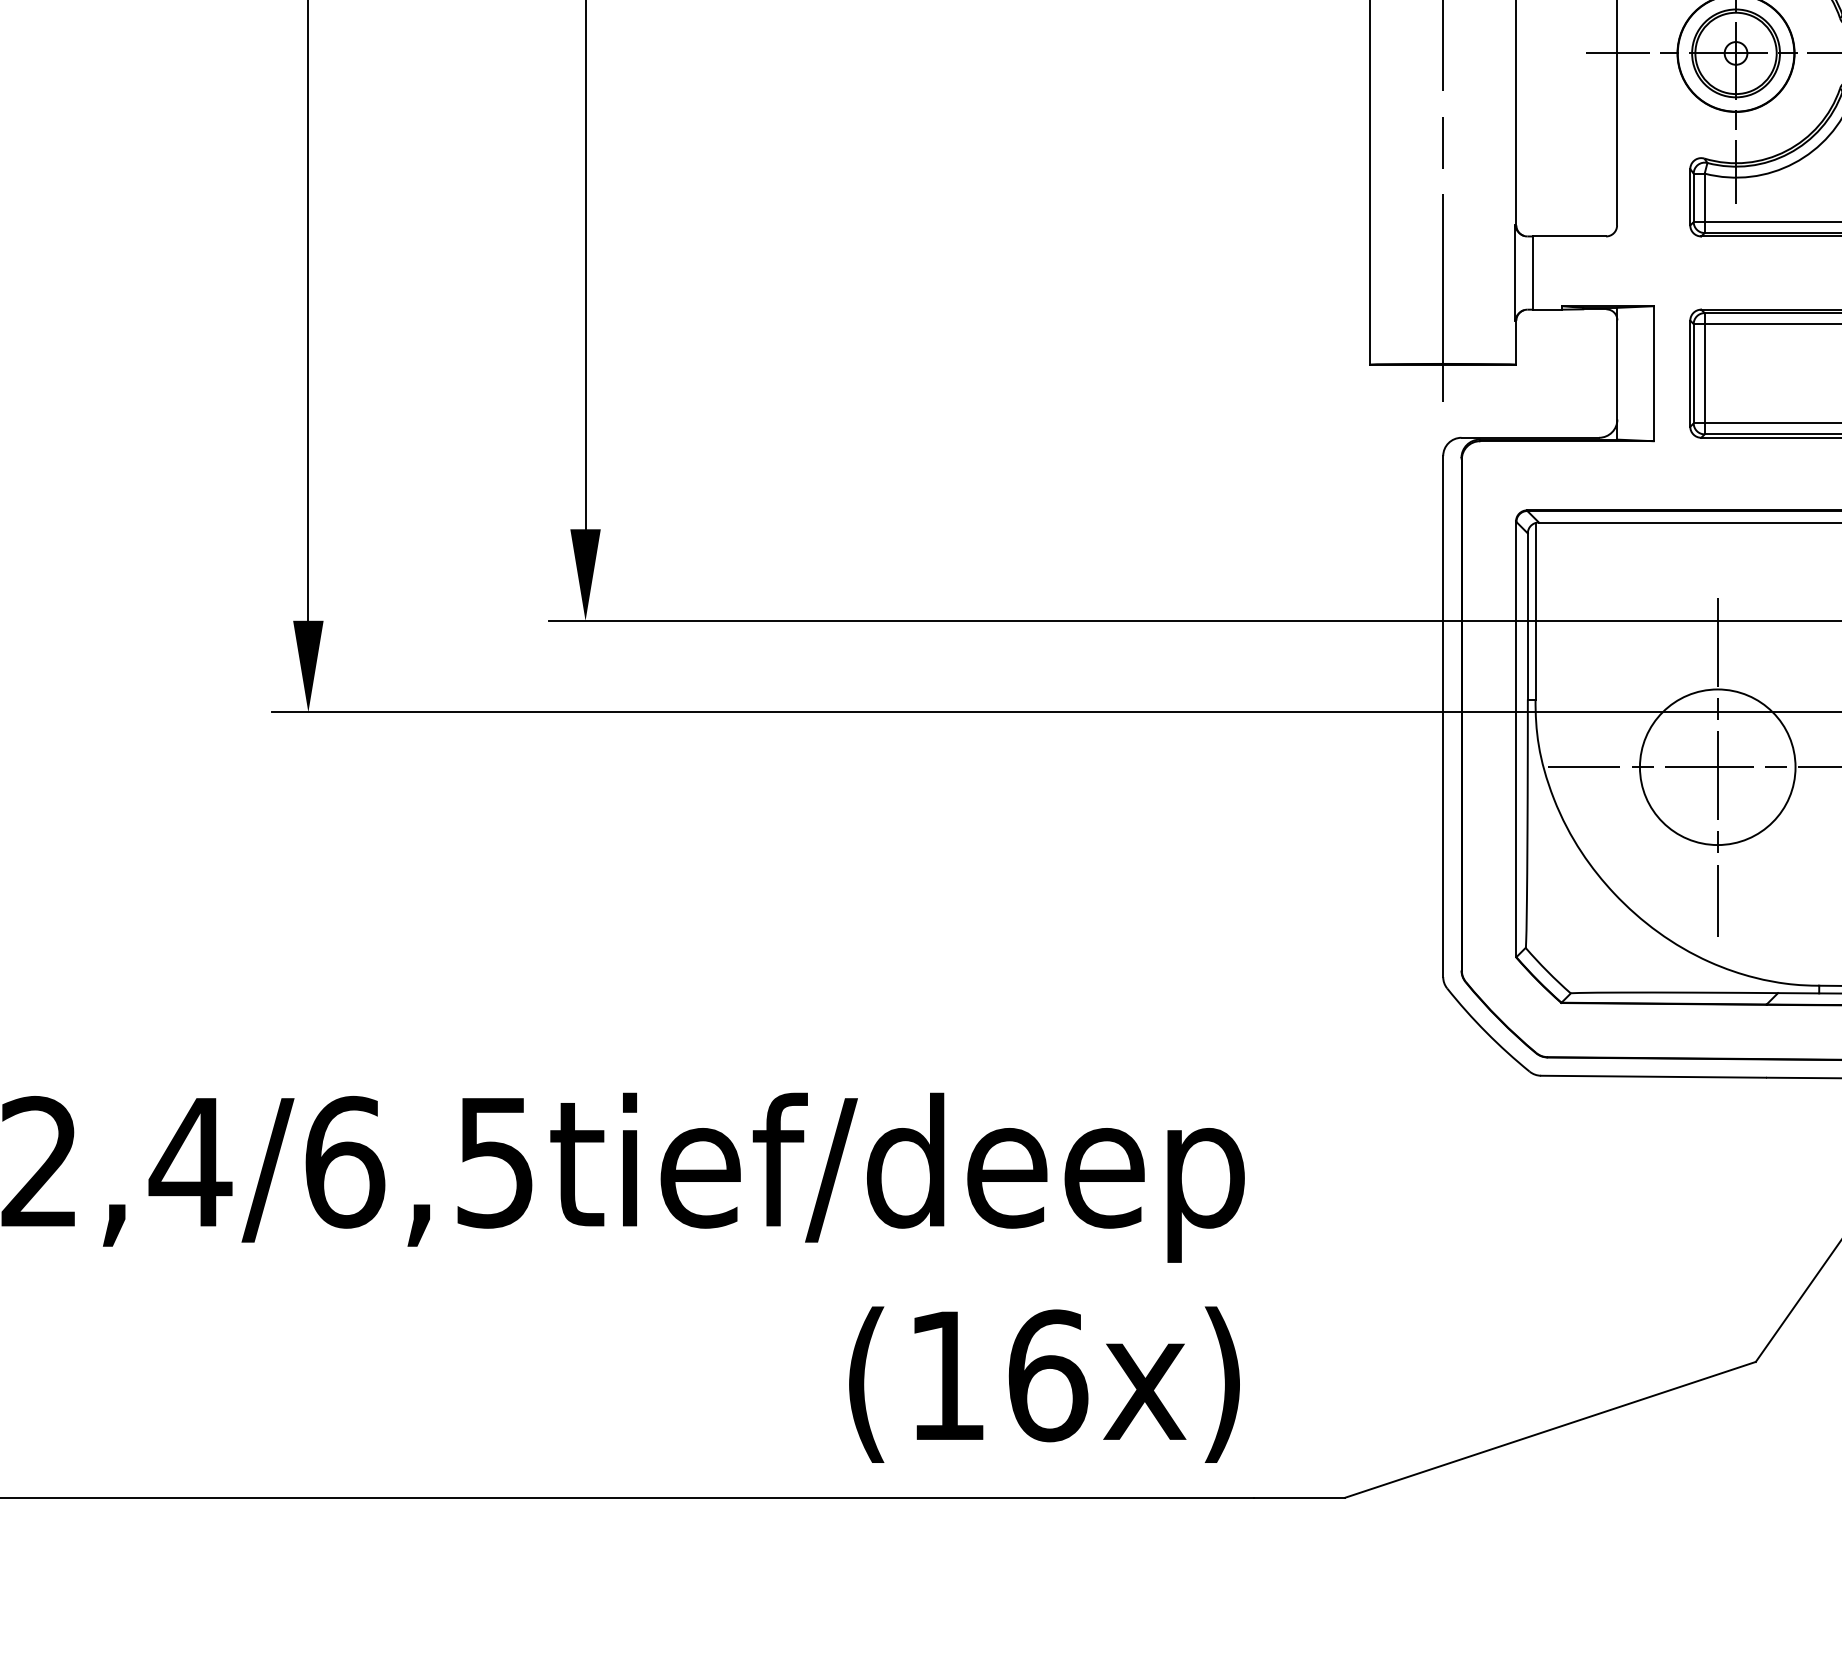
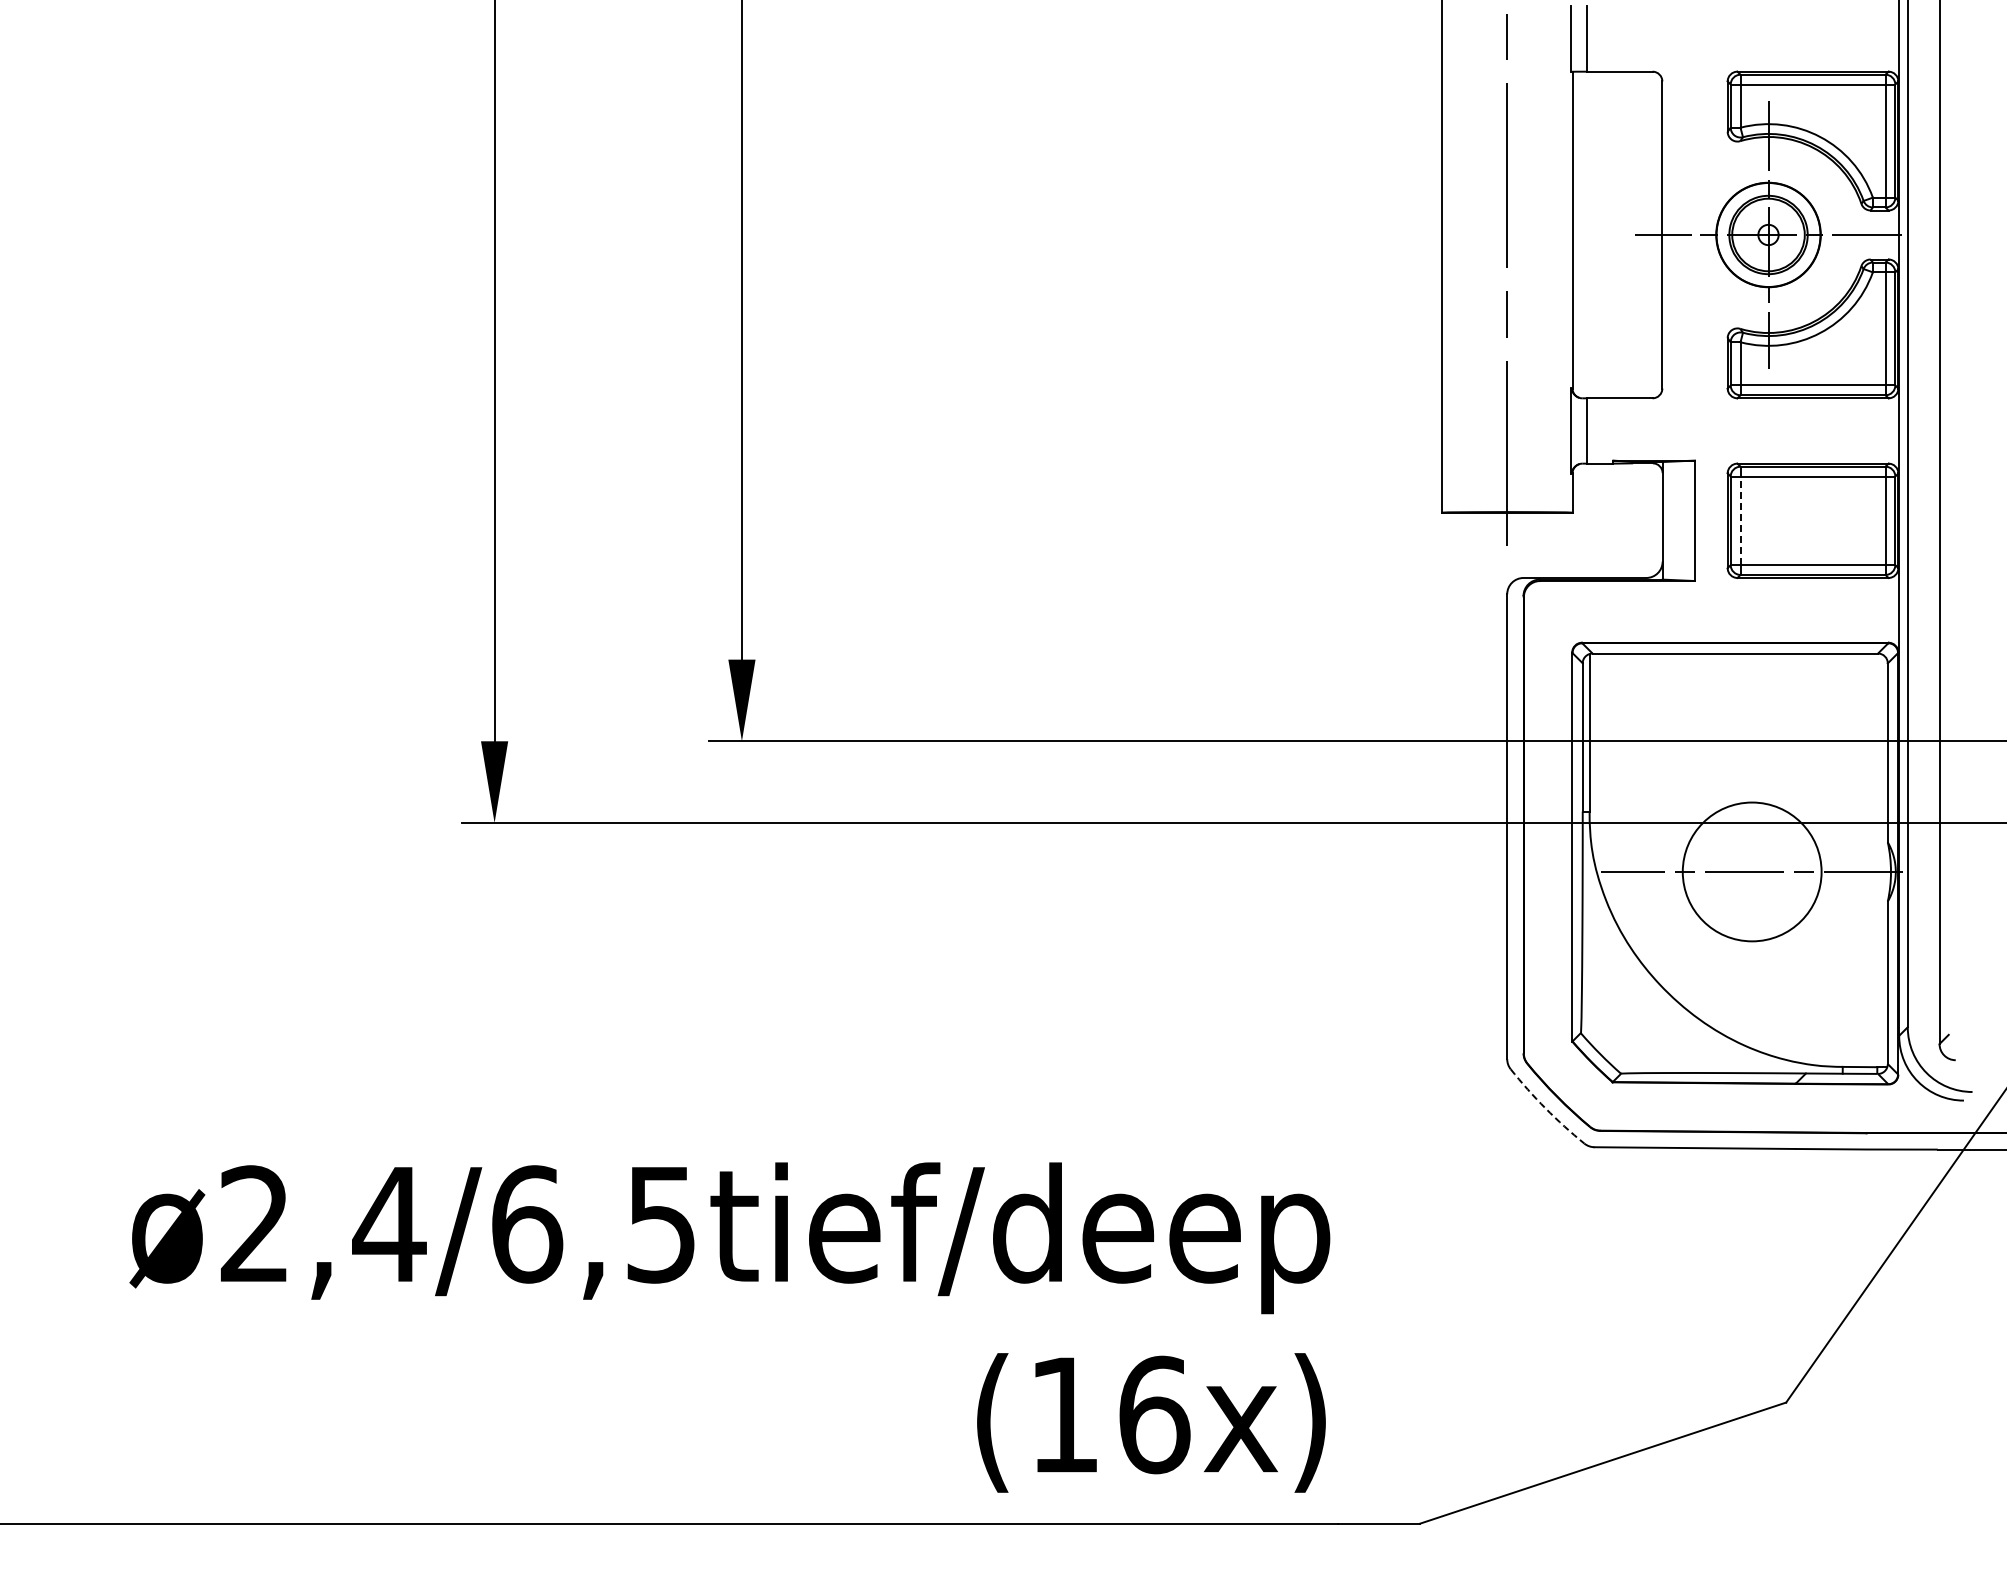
line: (1704, 373) -> (1740, 520), solid -> dashed
line: (1718, 766) -> (1752, 871), removed
arc: (1486, 1032) -> (1545, 1108), solid -> dashed

